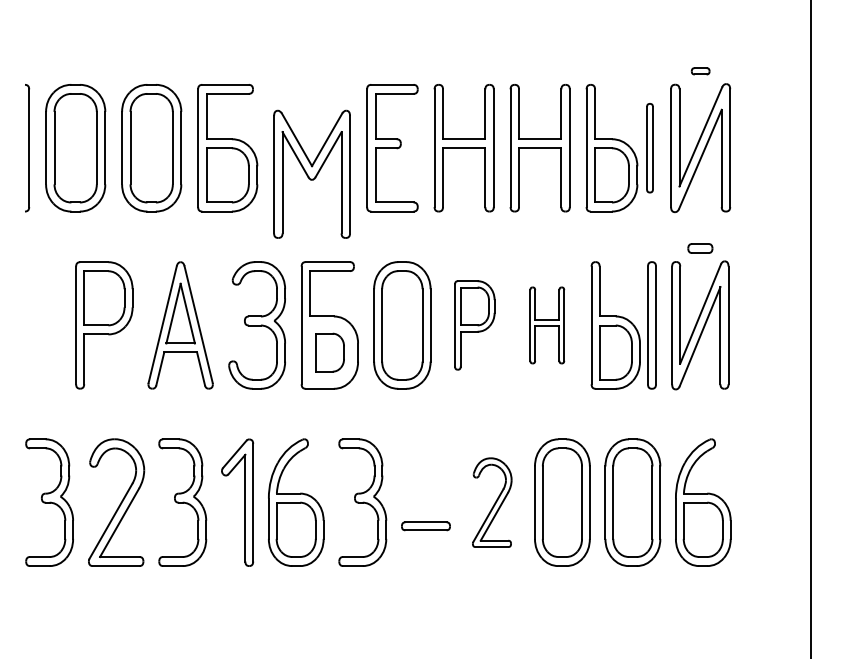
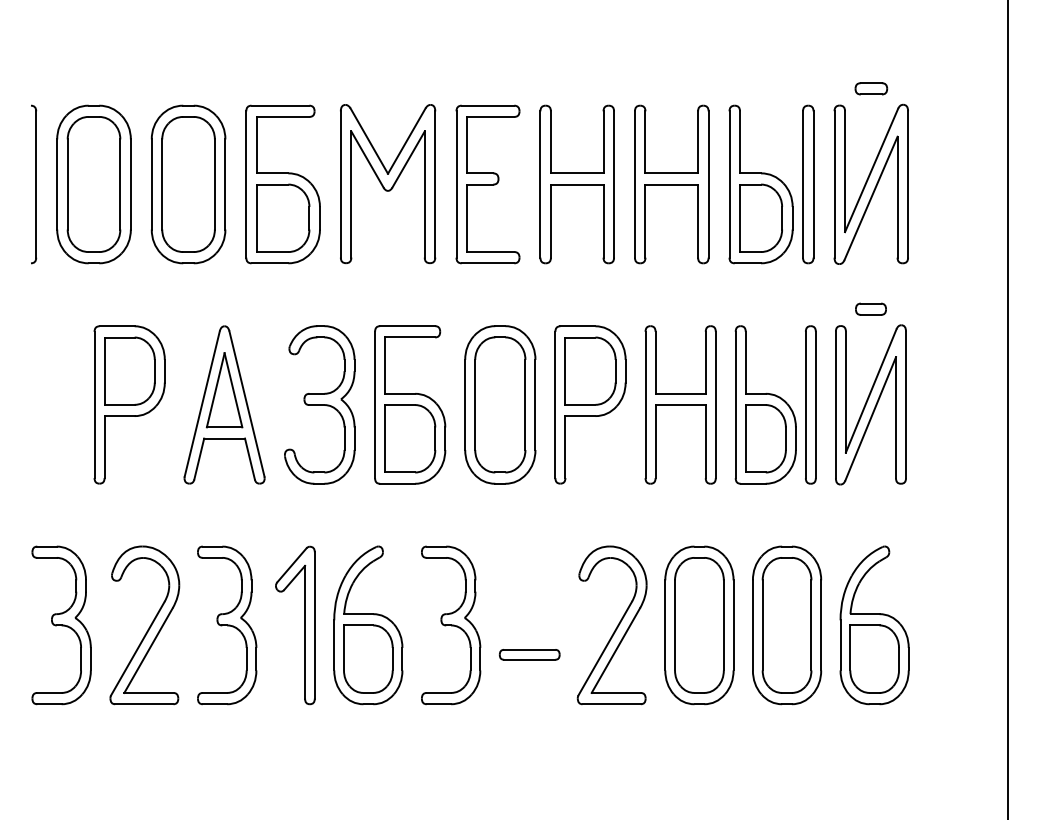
part: (700, 71) -> (871, 88), size x1.43
part: (650, 148) -> (808, 184), size x1.43
part: (312, 173) -> (388, 183), moved
part: (474, 325) -> (590, 404), size x1.43
part: (547, 325) -> (680, 404), size x1.67
part: (330, 352) -> (410, 438), size x1.43
part: (491, 502) -> (611, 625), size x1.43

